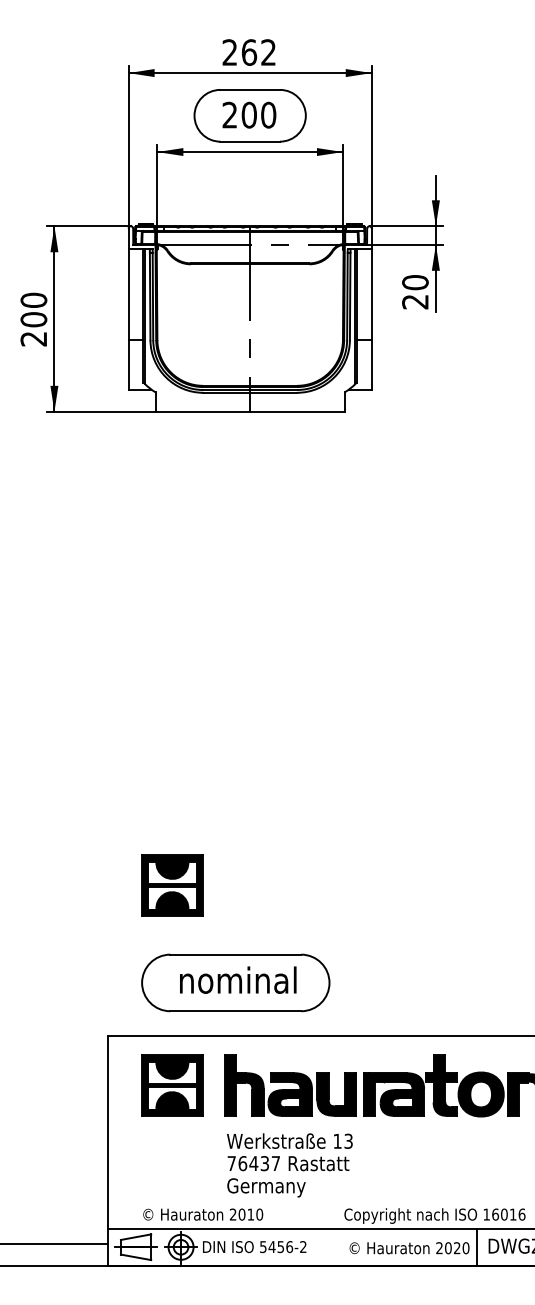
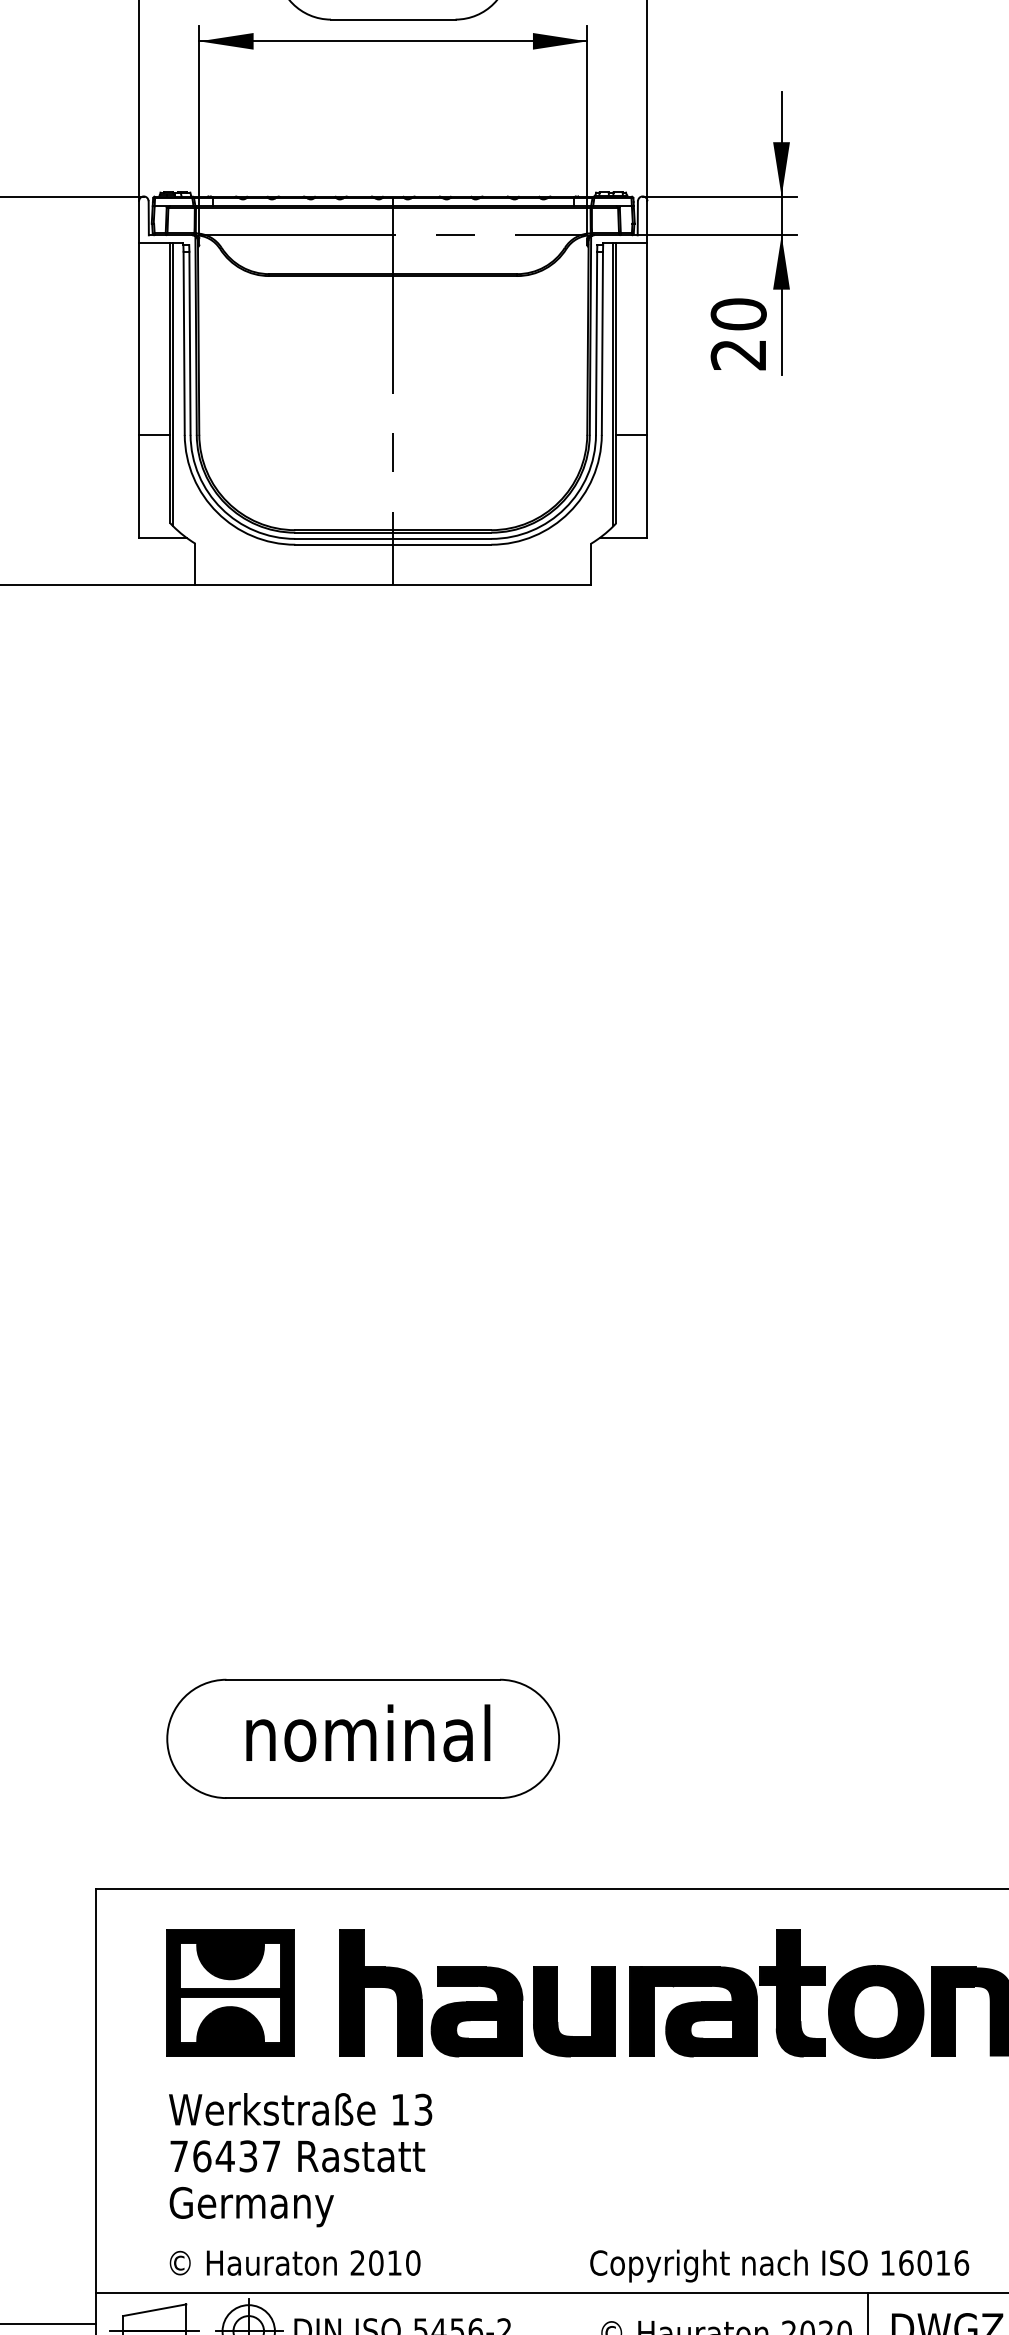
part: (172, 885) -> (230, 1574), removed
part: (235, 982) -> (362, 1737), moved
text: (289, 1165) -> (299, 2160), moved

